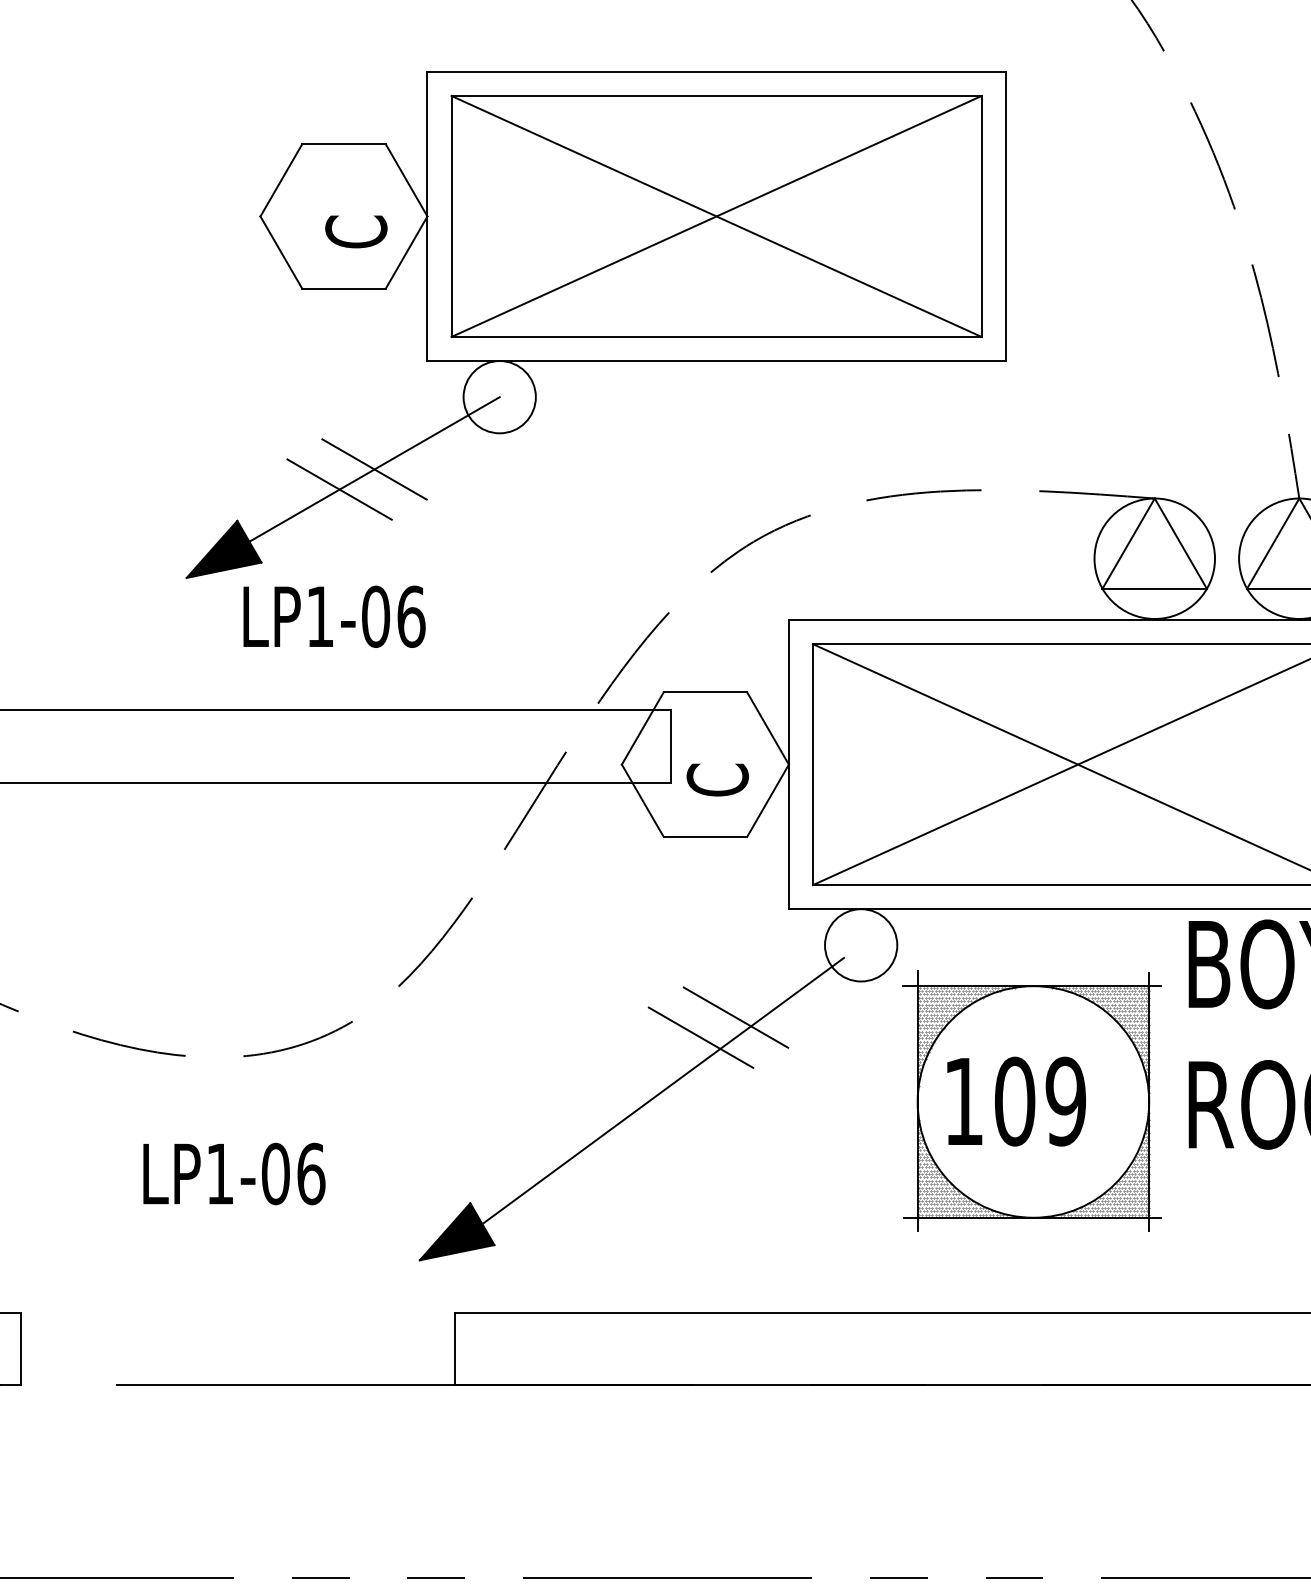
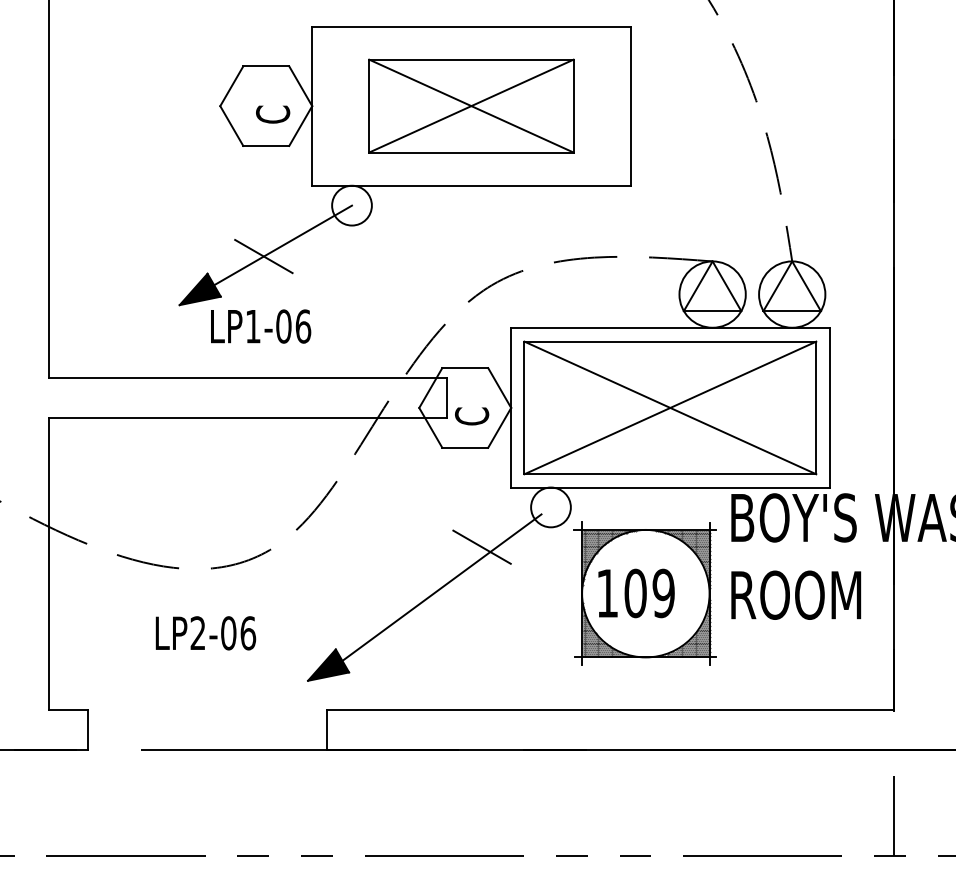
part: (716, 215) -> (471, 105), size x0.7
line: (373, 469) -> (282, 245), removed
line: (700, 1036) -> (462, 557), removed
text: (219, 1172) -> (197, 632), LP1-06 -> LP2-06

